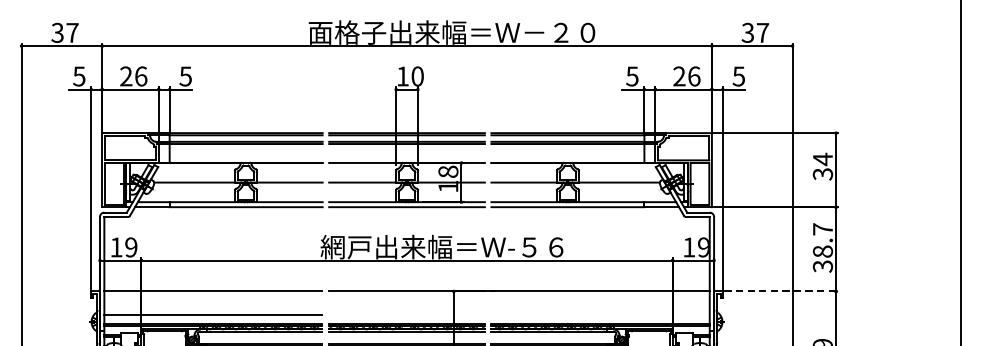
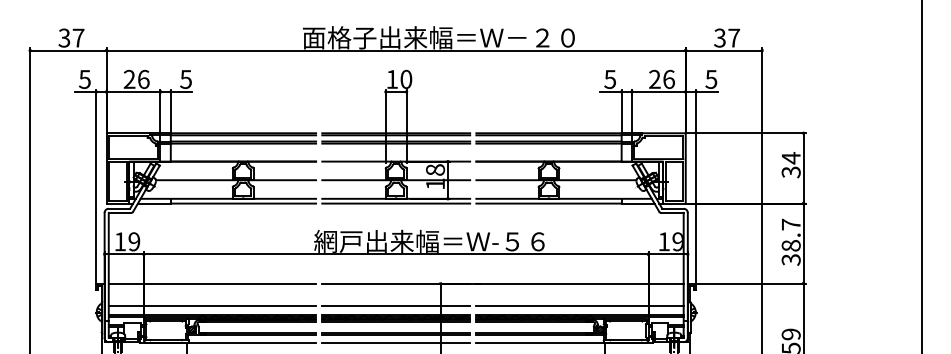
line: (782, 291) -> (752, 283), dashed -> solid
line: (407, 314) -> (396, 305), added
line: (600, 314) -> (579, 305), added

